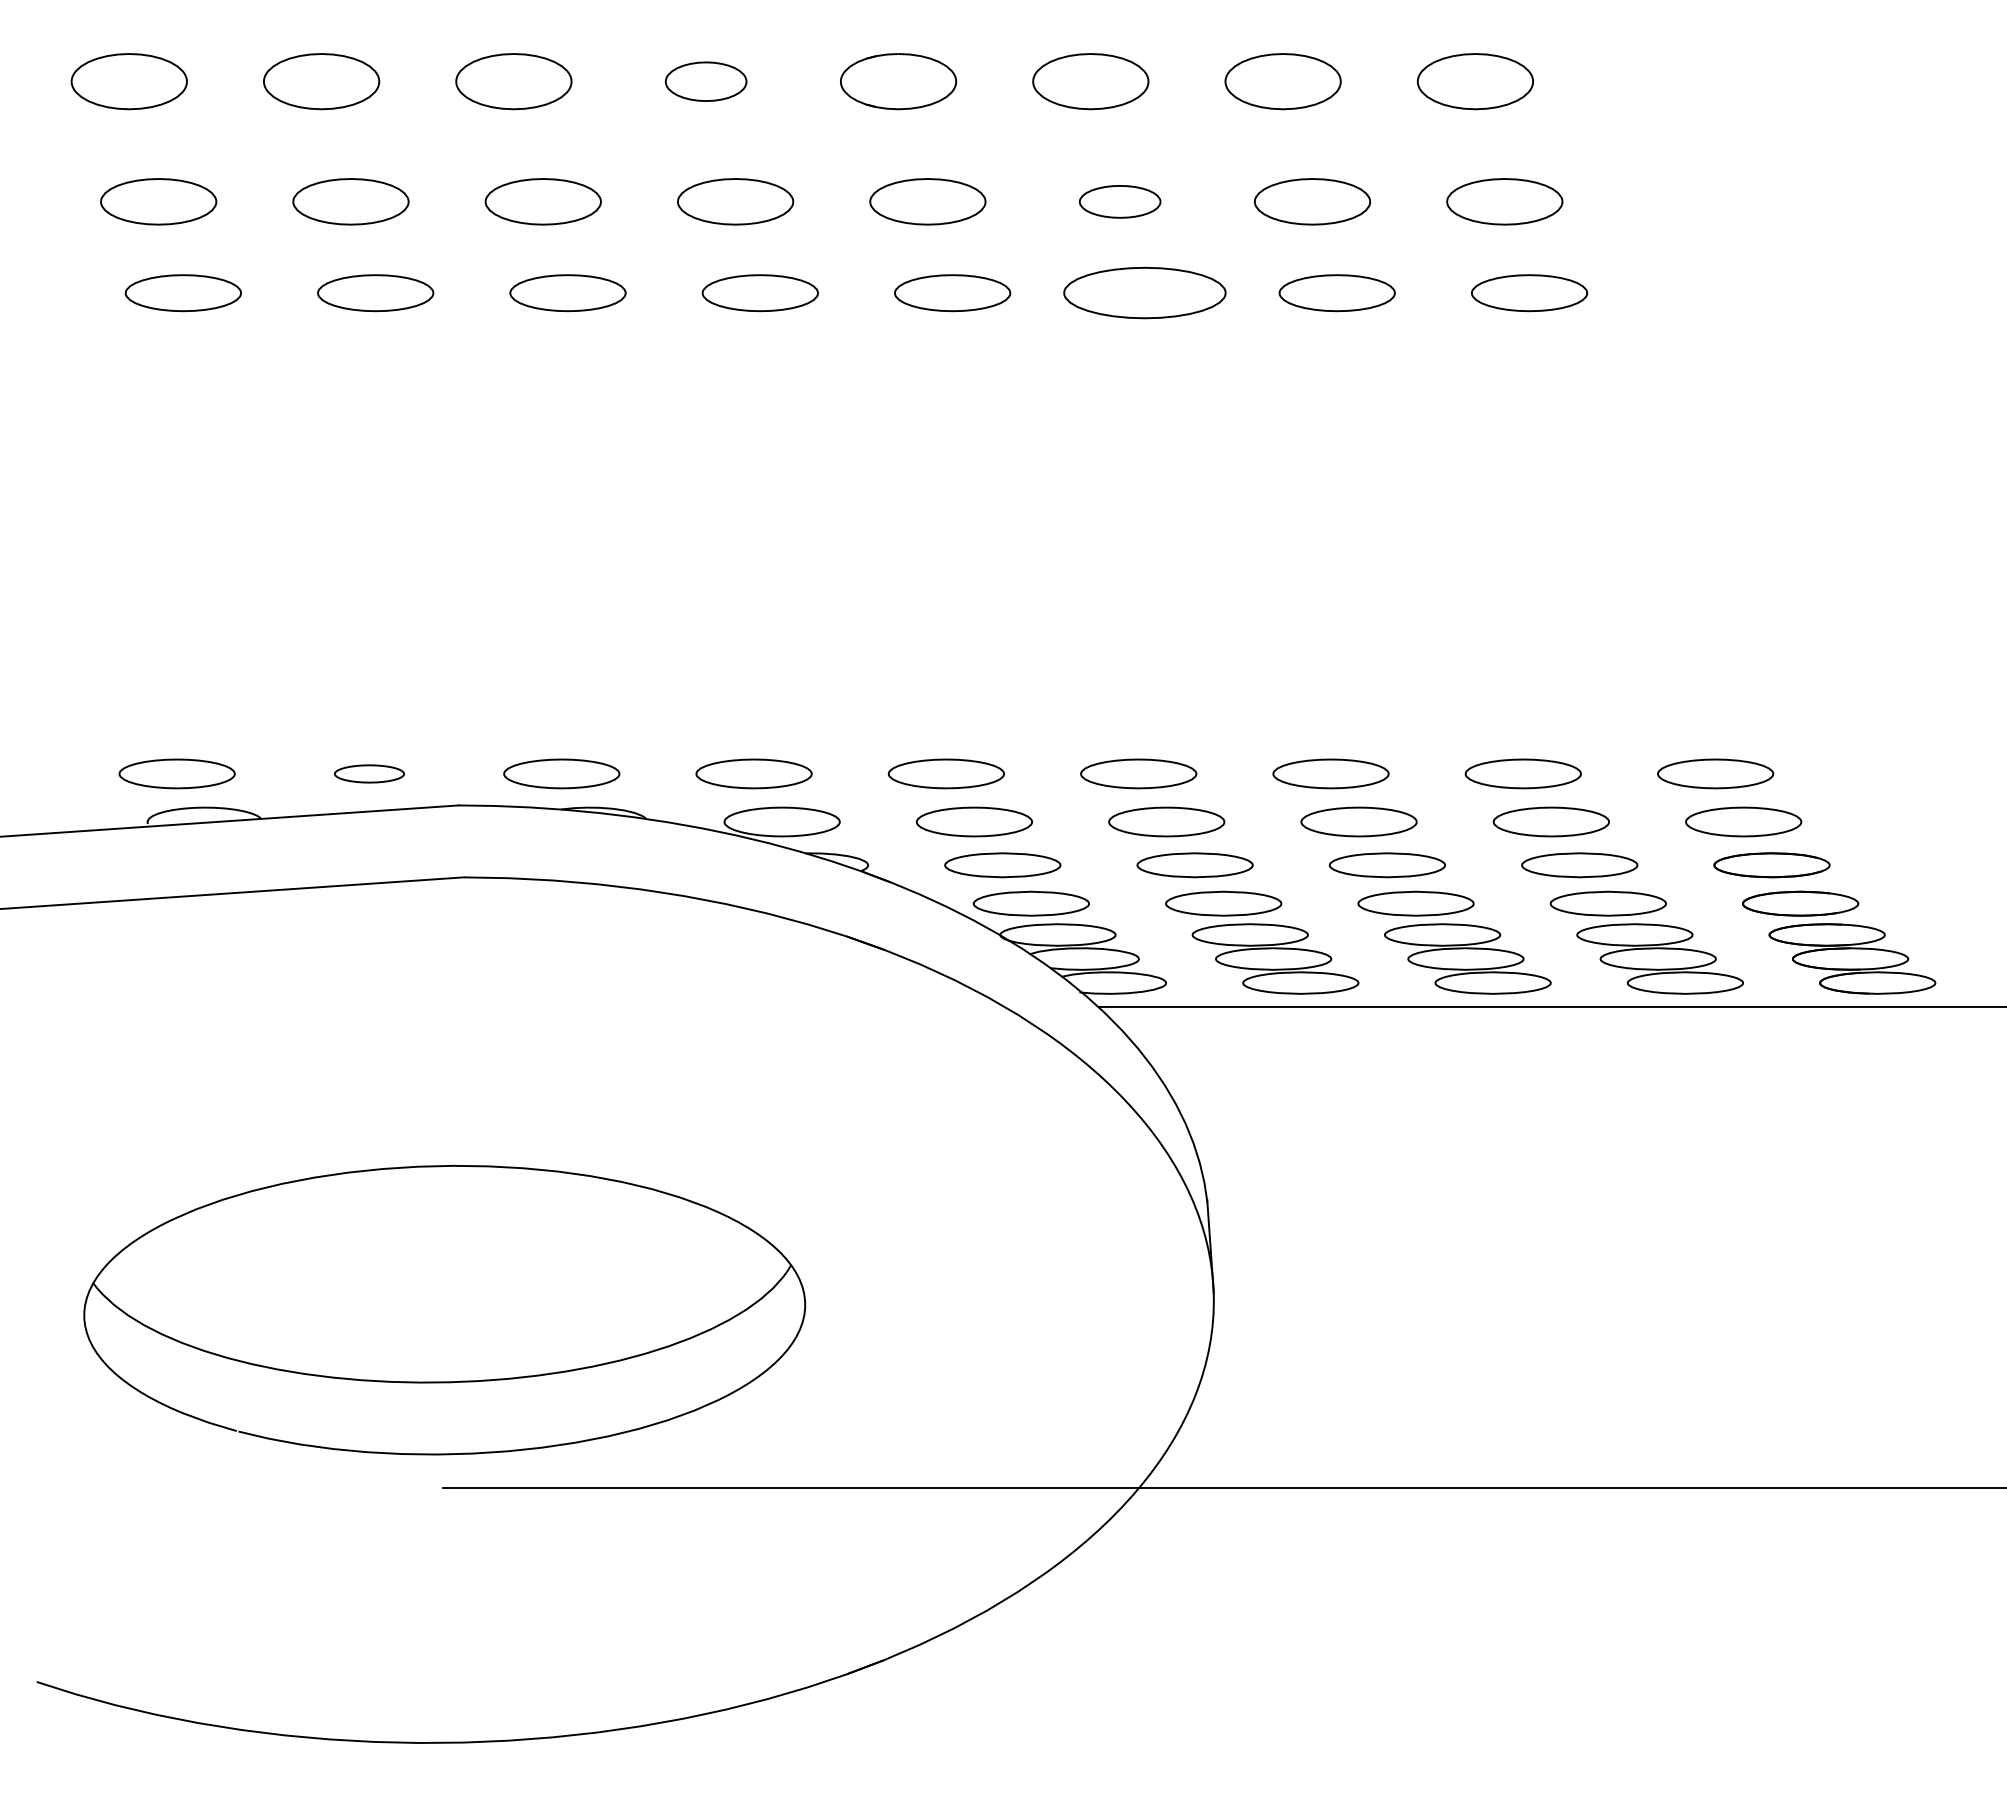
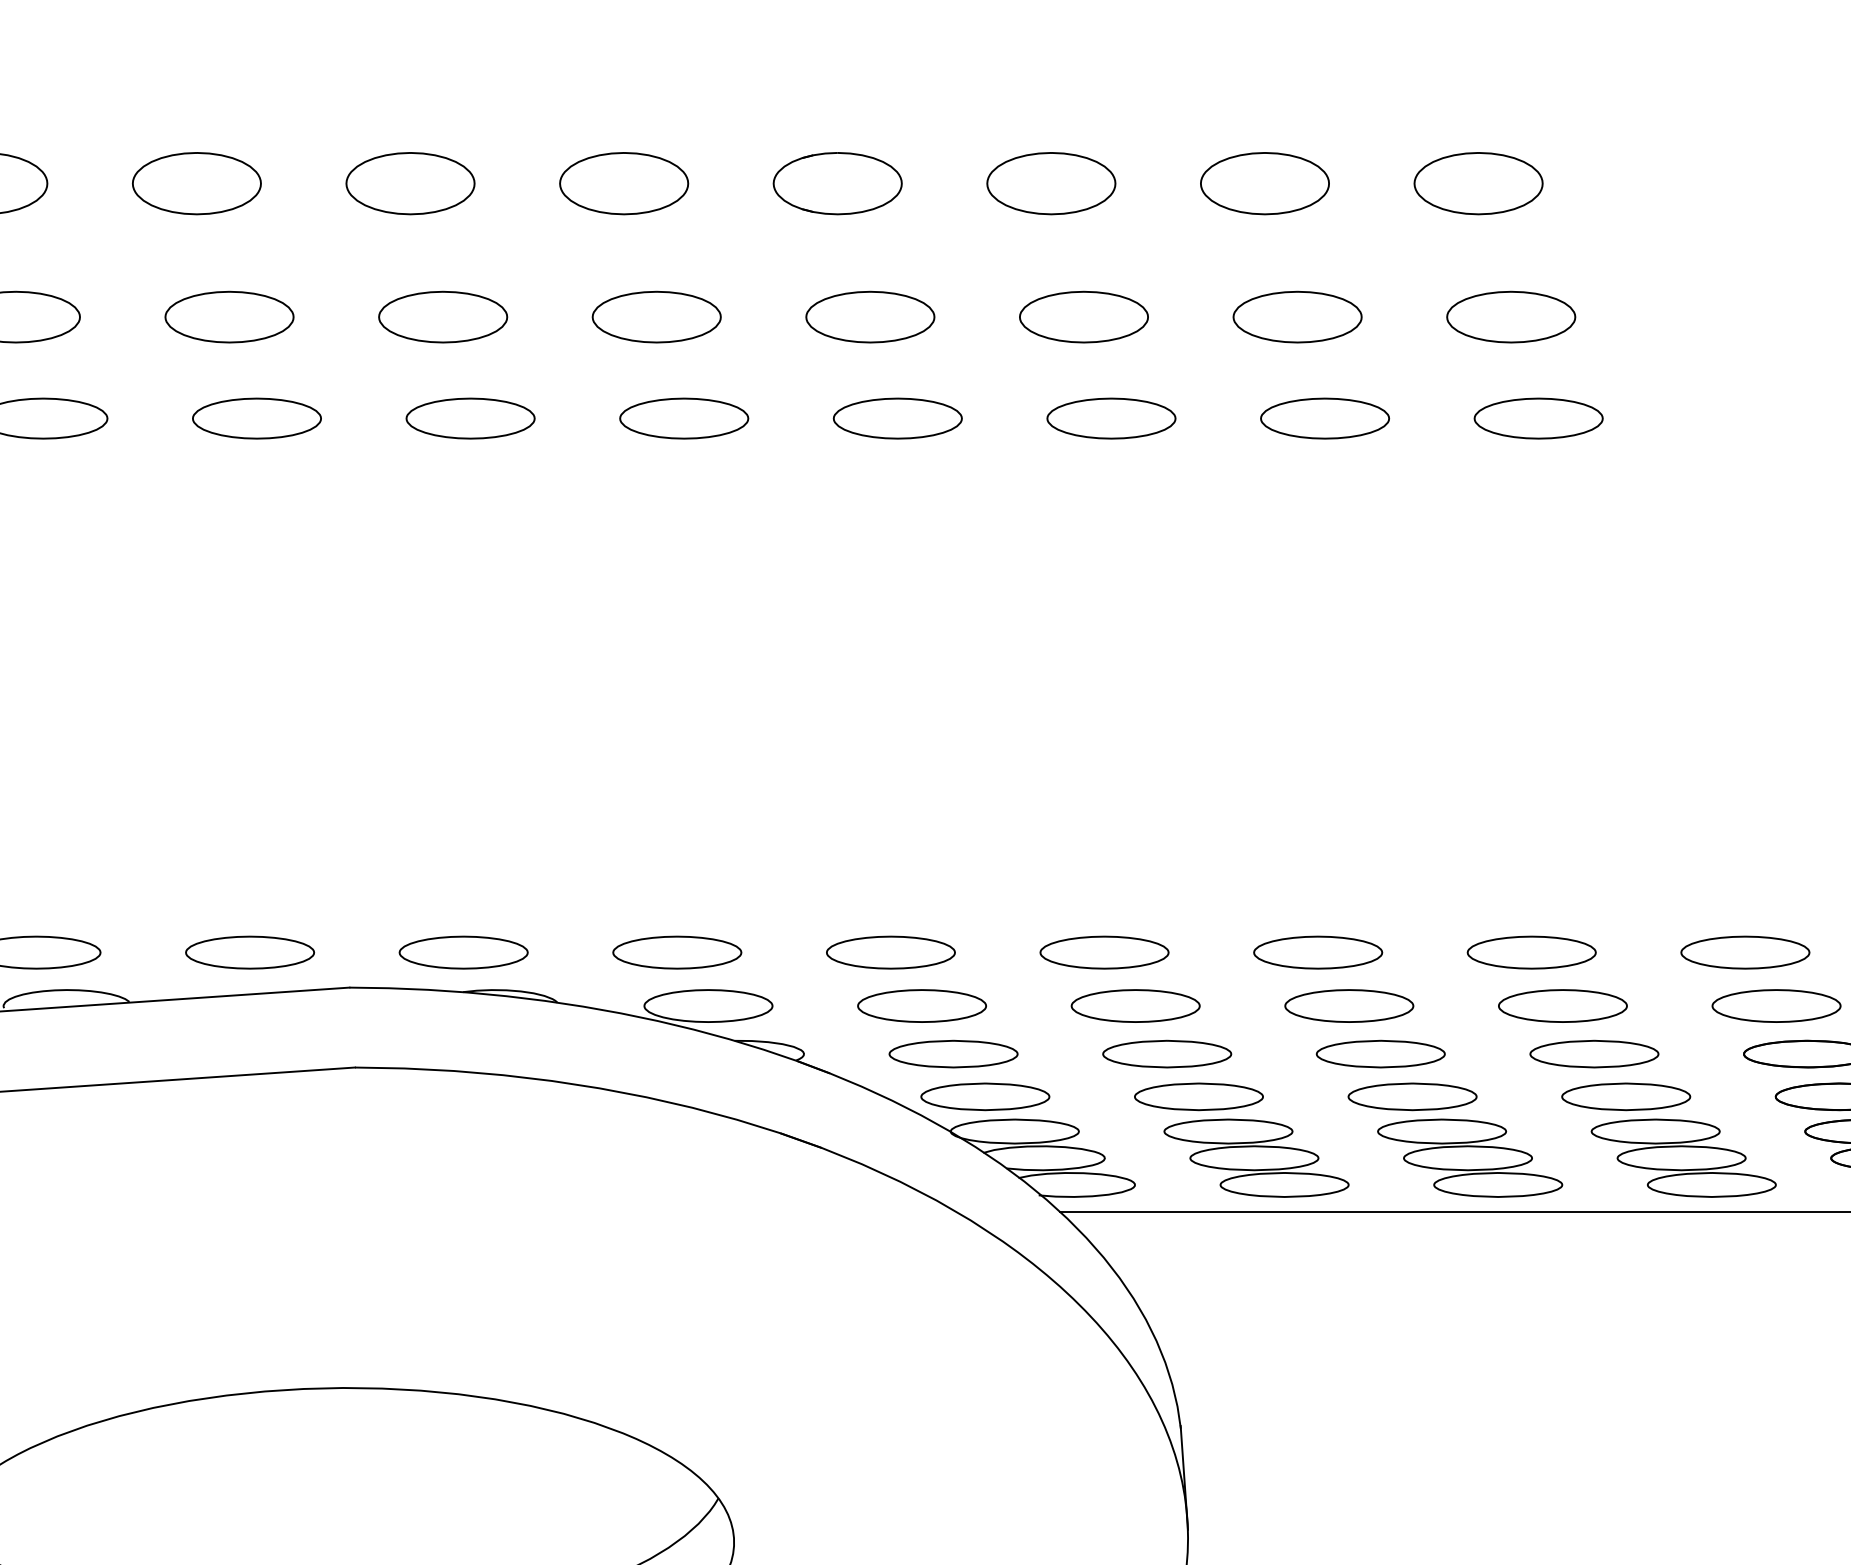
part: (705, 81) -> (623, 183), size x1.43
part: (1119, 201) -> (1083, 316), size x1.43
part: (1144, 293) -> (1110, 418), size x0.71
part: (369, 773) -> (250, 952), size x1.67

